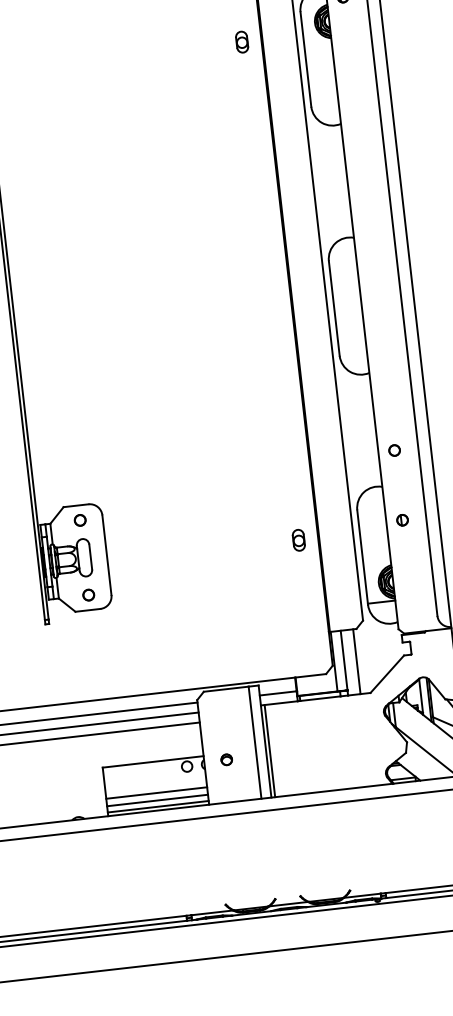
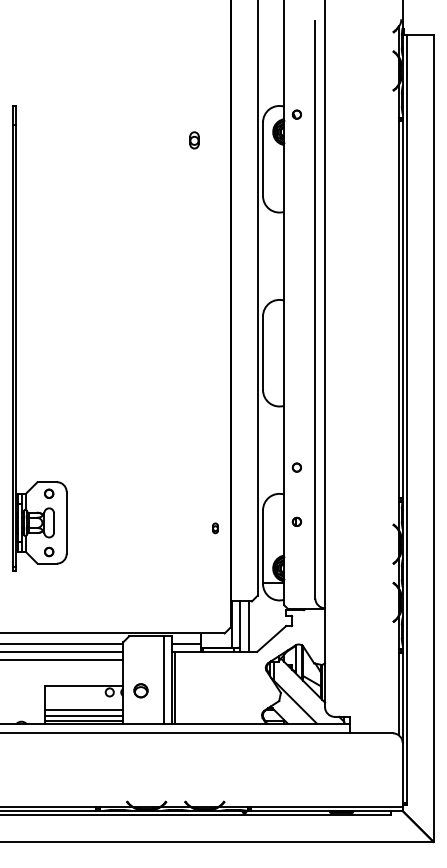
part: (242, 42) -> (194, 140), moved
part: (298, 540) -> (215, 528), size x0.6
part: (226, 759) -> (140, 690), size x1.6

